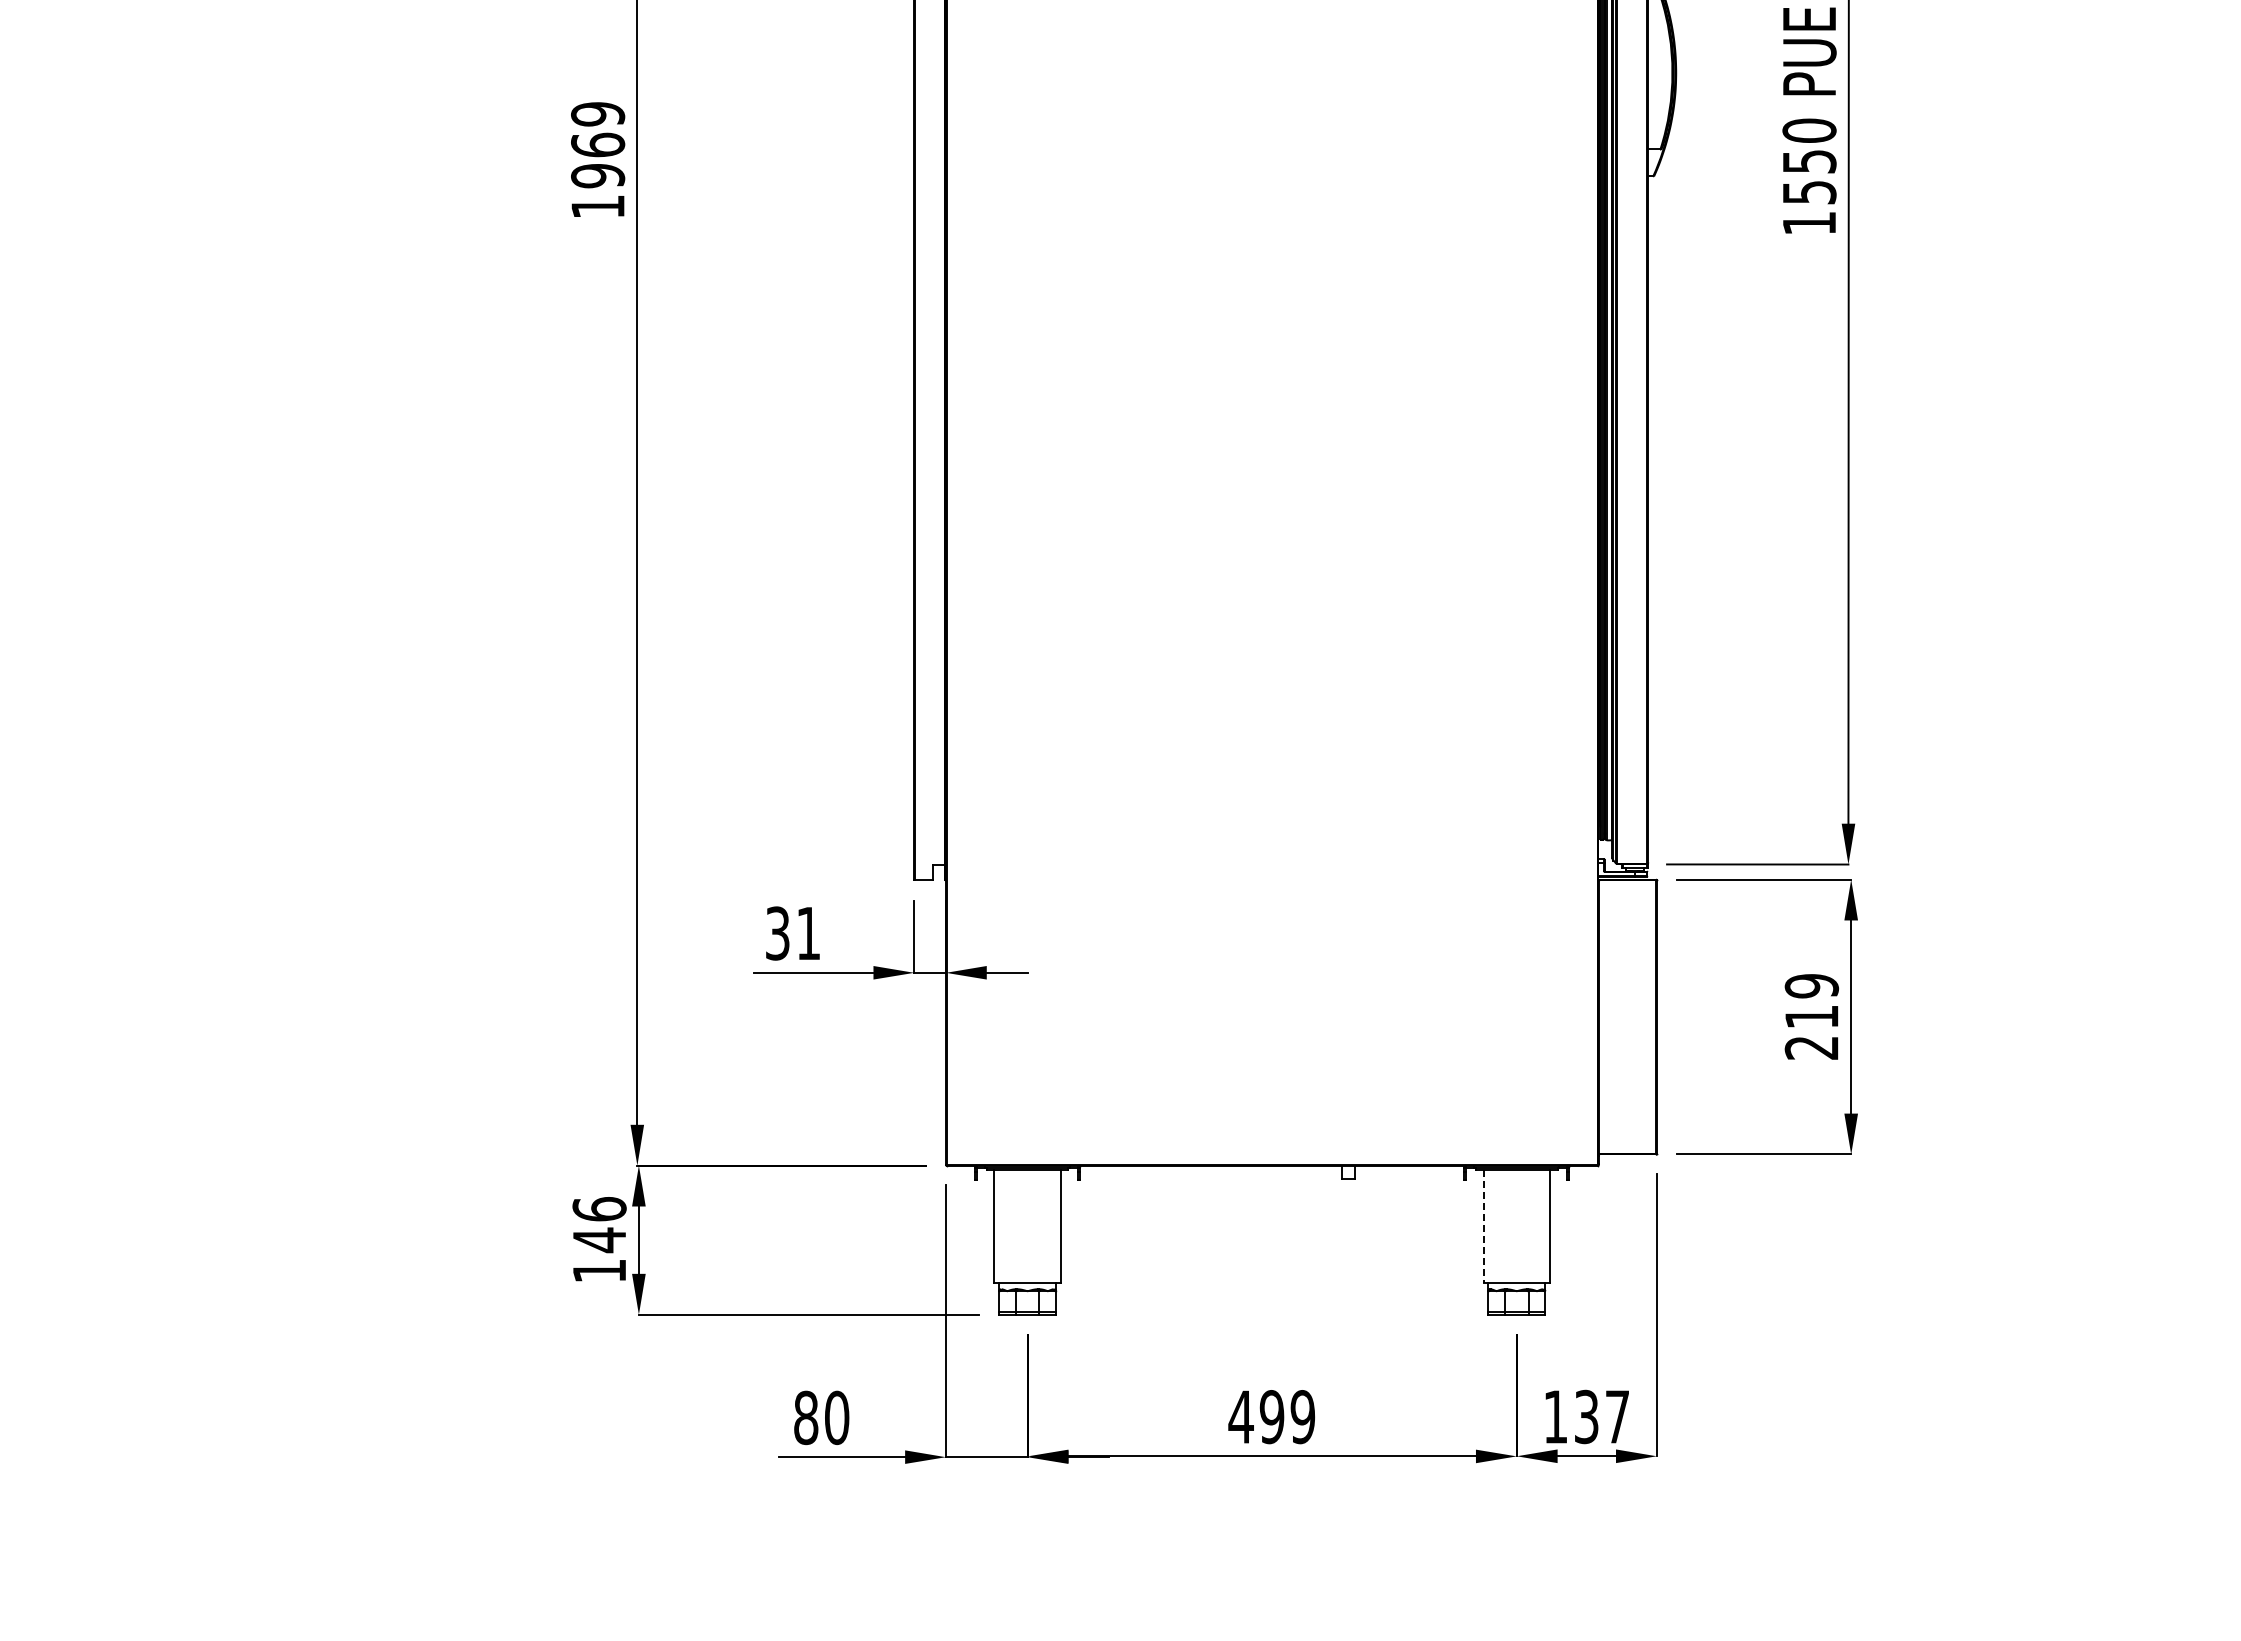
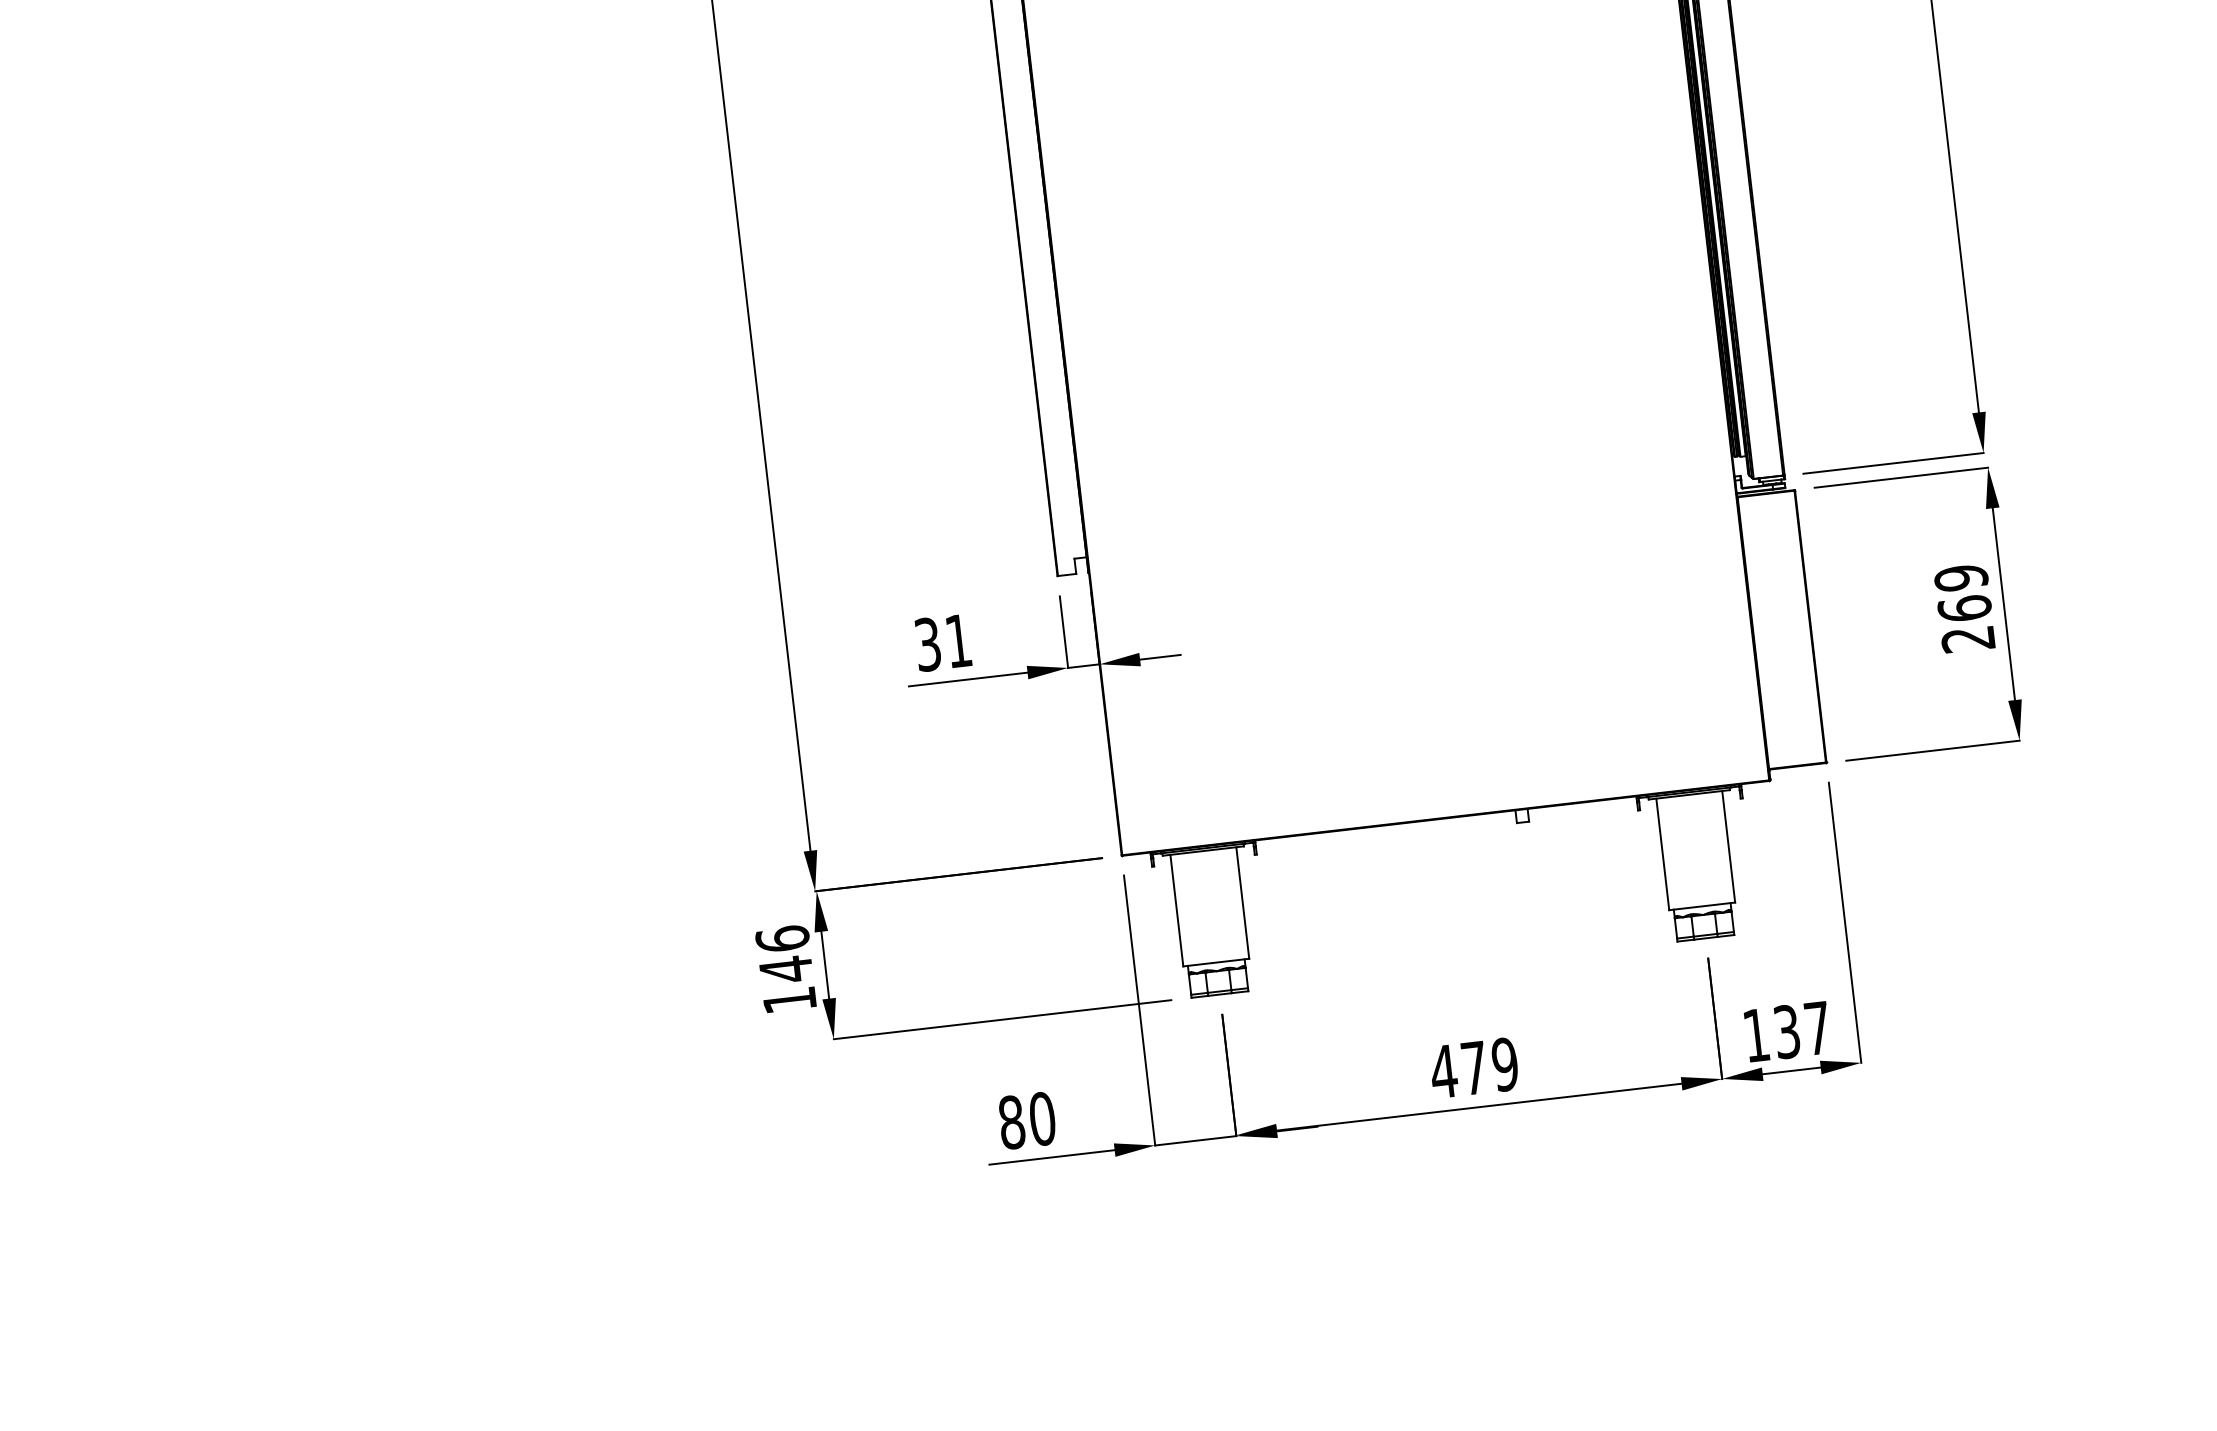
text: (1811, 1016) -> (1964, 608), 219 -> 269
line: (1483, 1226) -> (1662, 854), dashed -> solid
text: (1271, 1417) -> (1474, 1068), 499 -> 479

